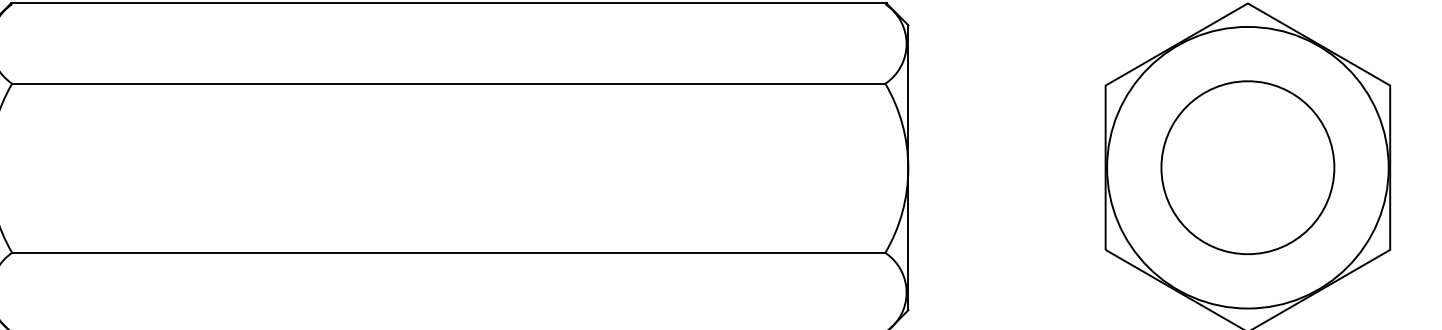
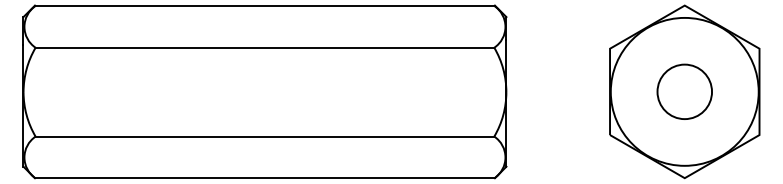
circle: (1247, 167) -> (684, 91), size x0.6

